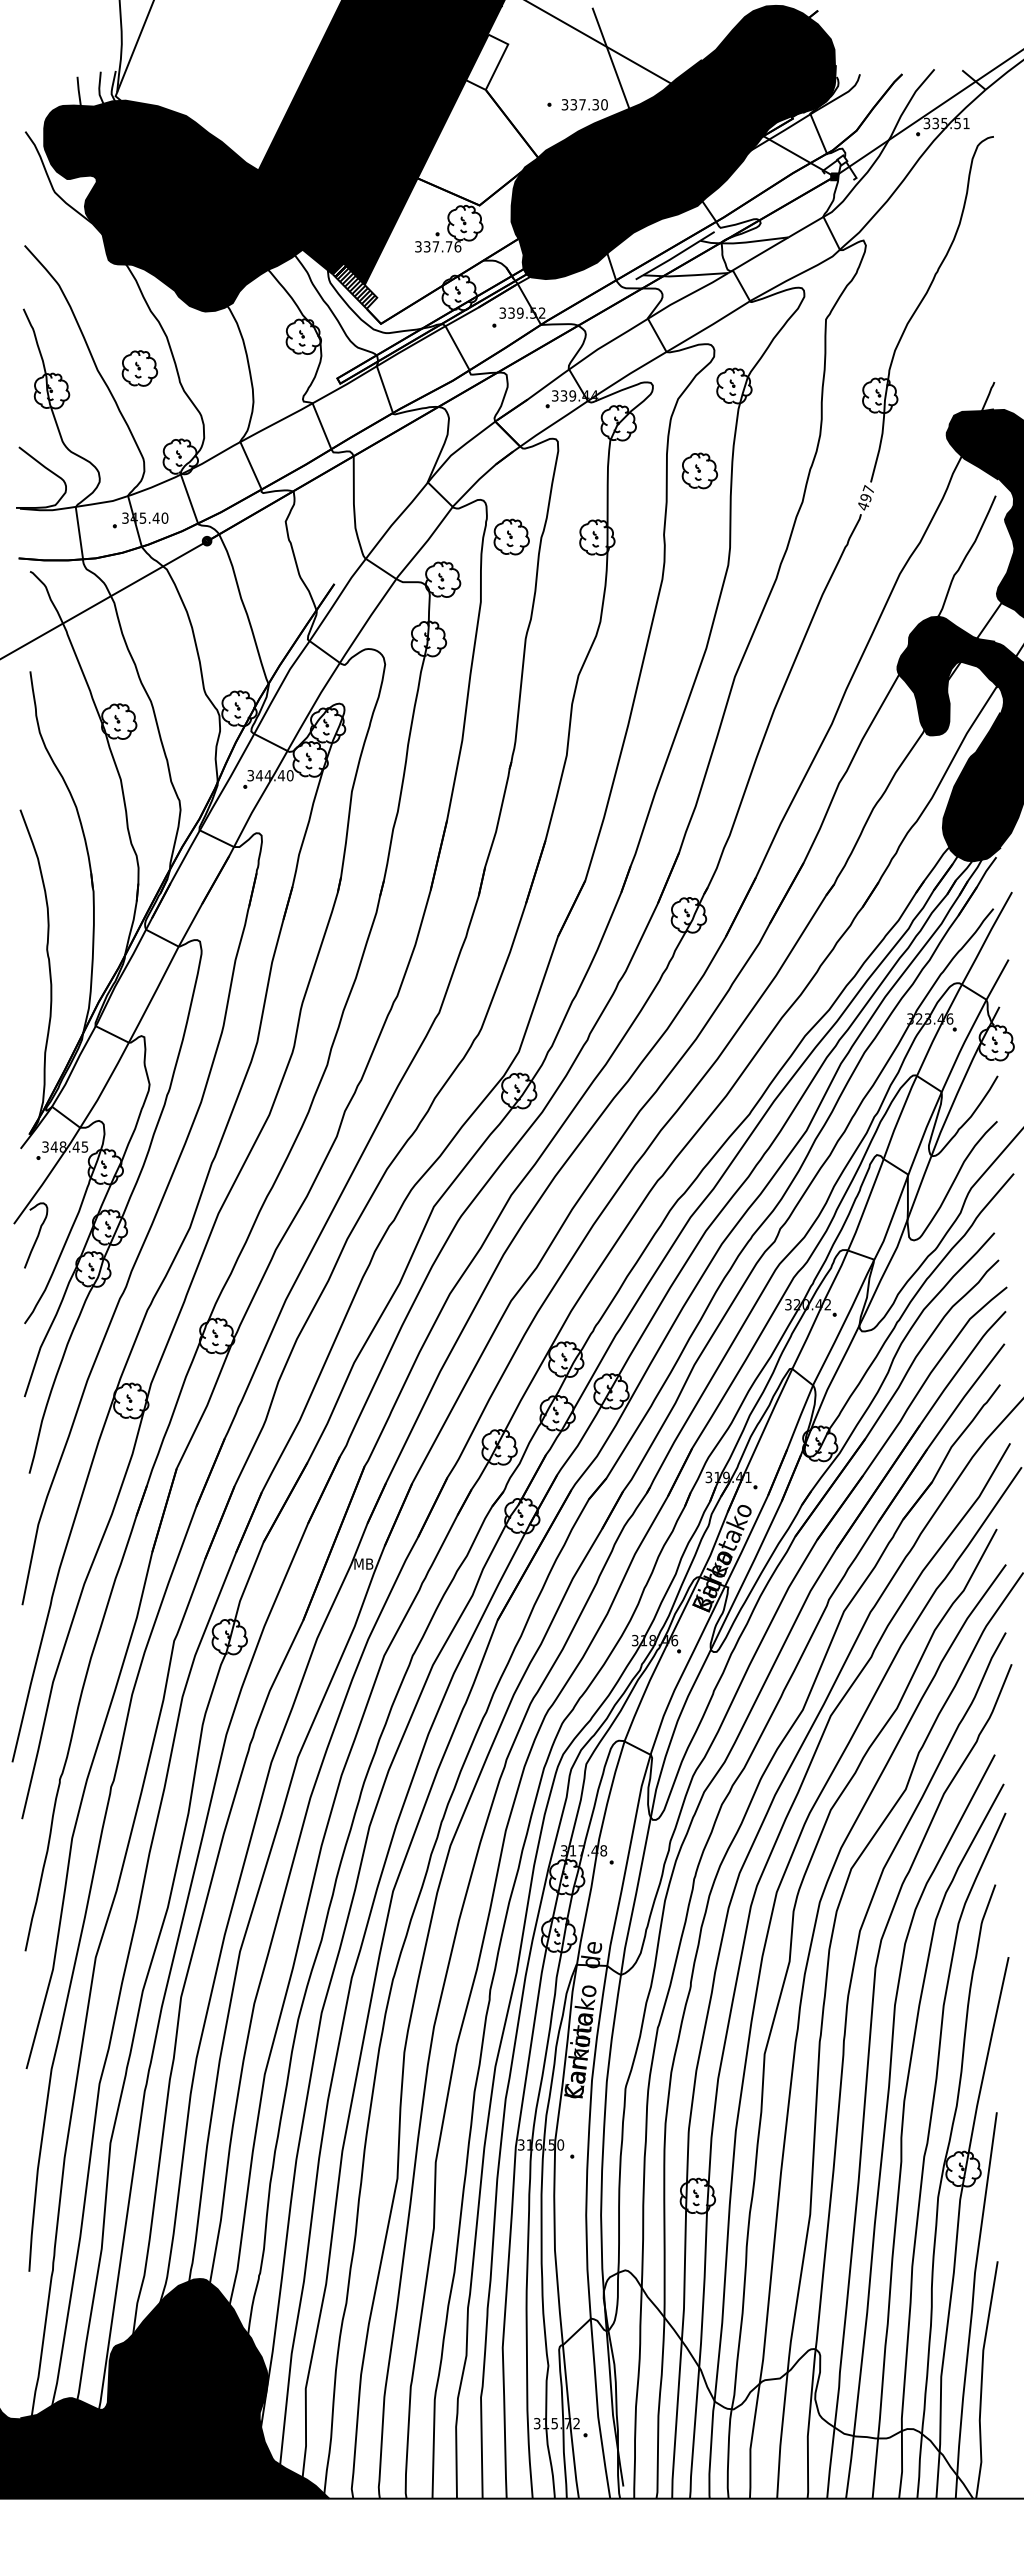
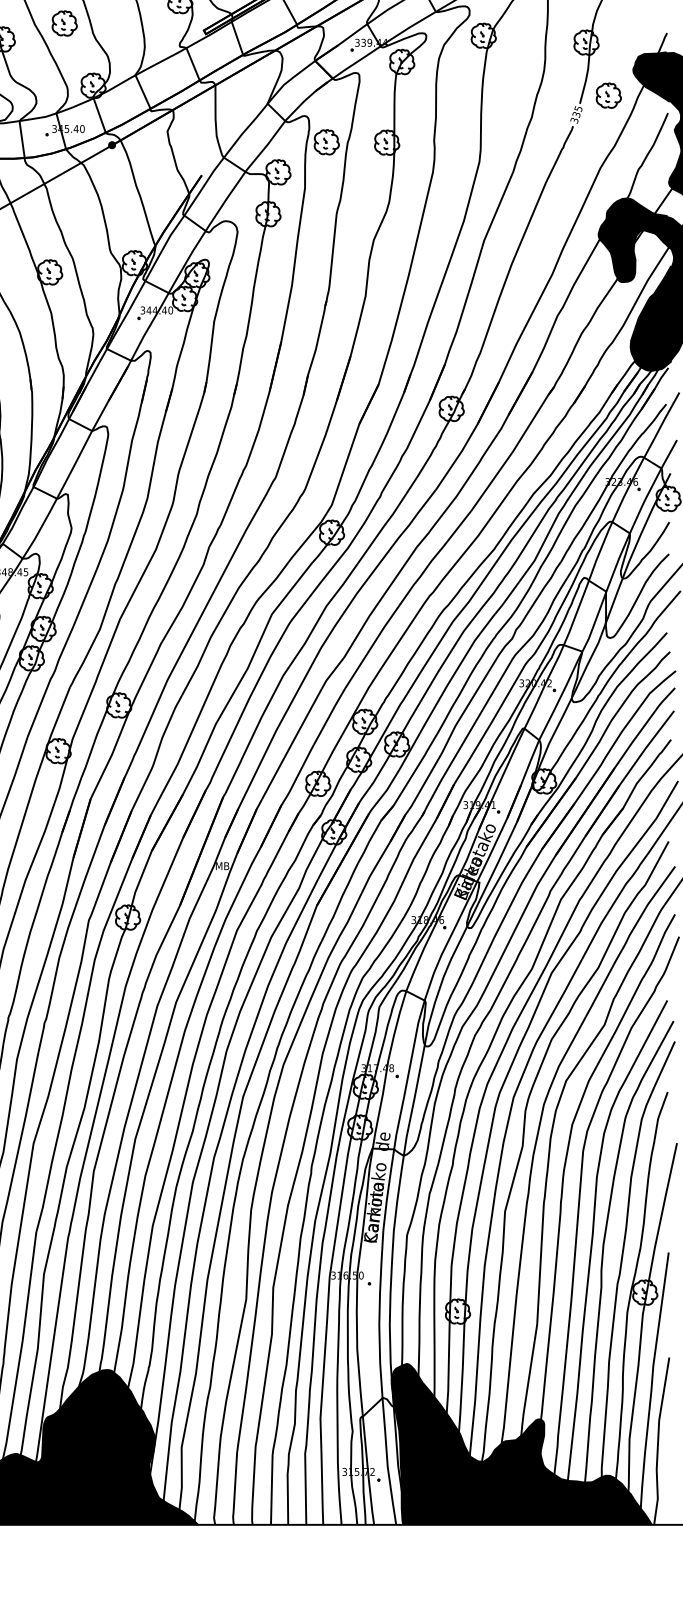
part: (699, 470) -> (608, 95), moved
text: (865, 497) -> (576, 114), 497 -> 335
fill: (788, 2384) -> (521, 1444), added

